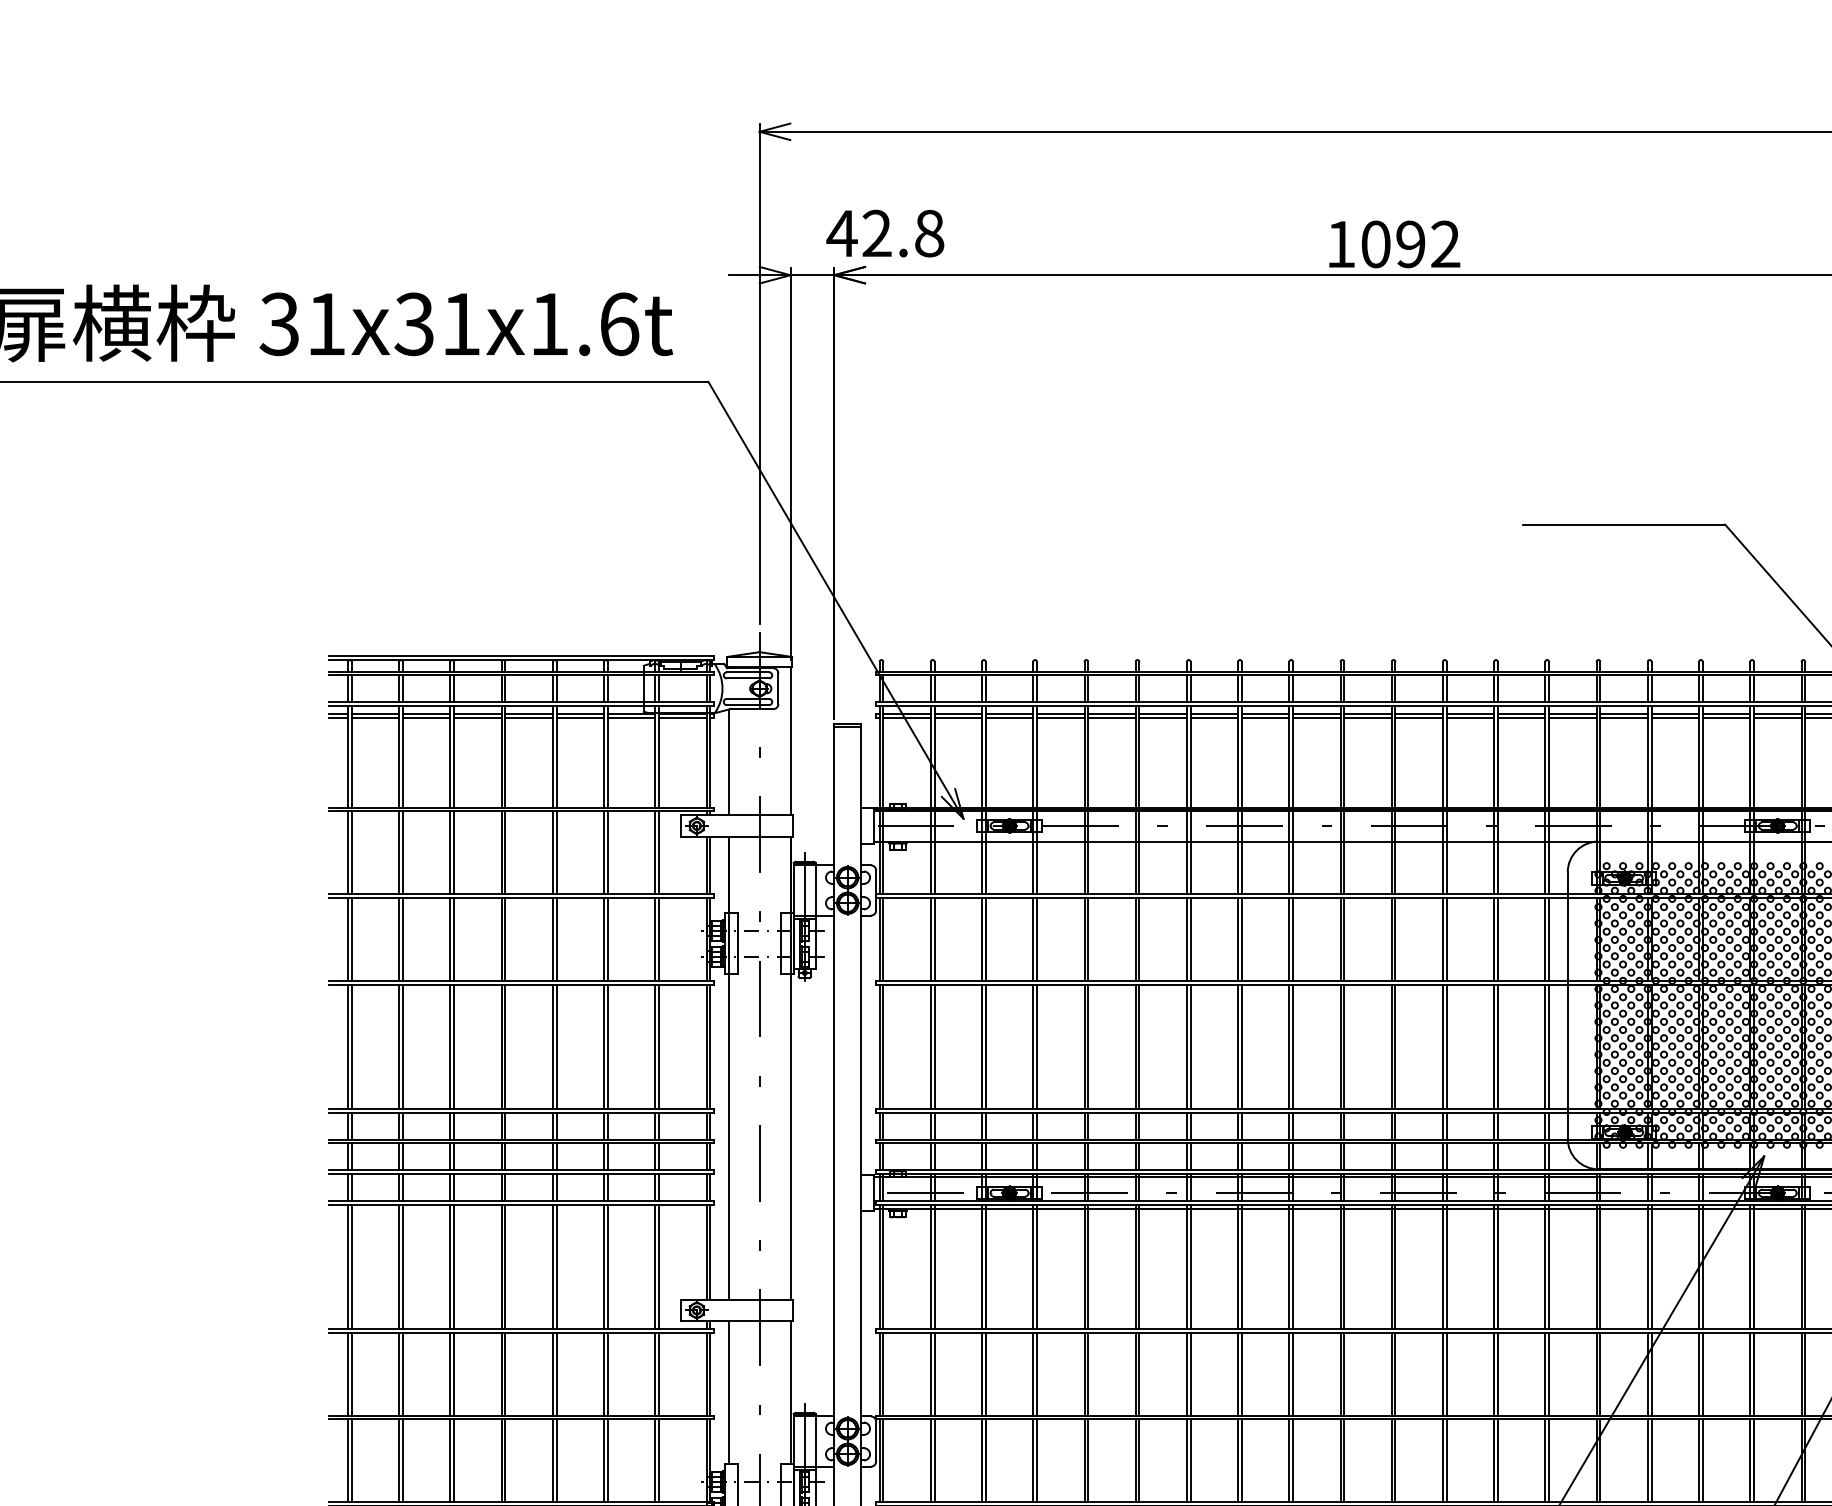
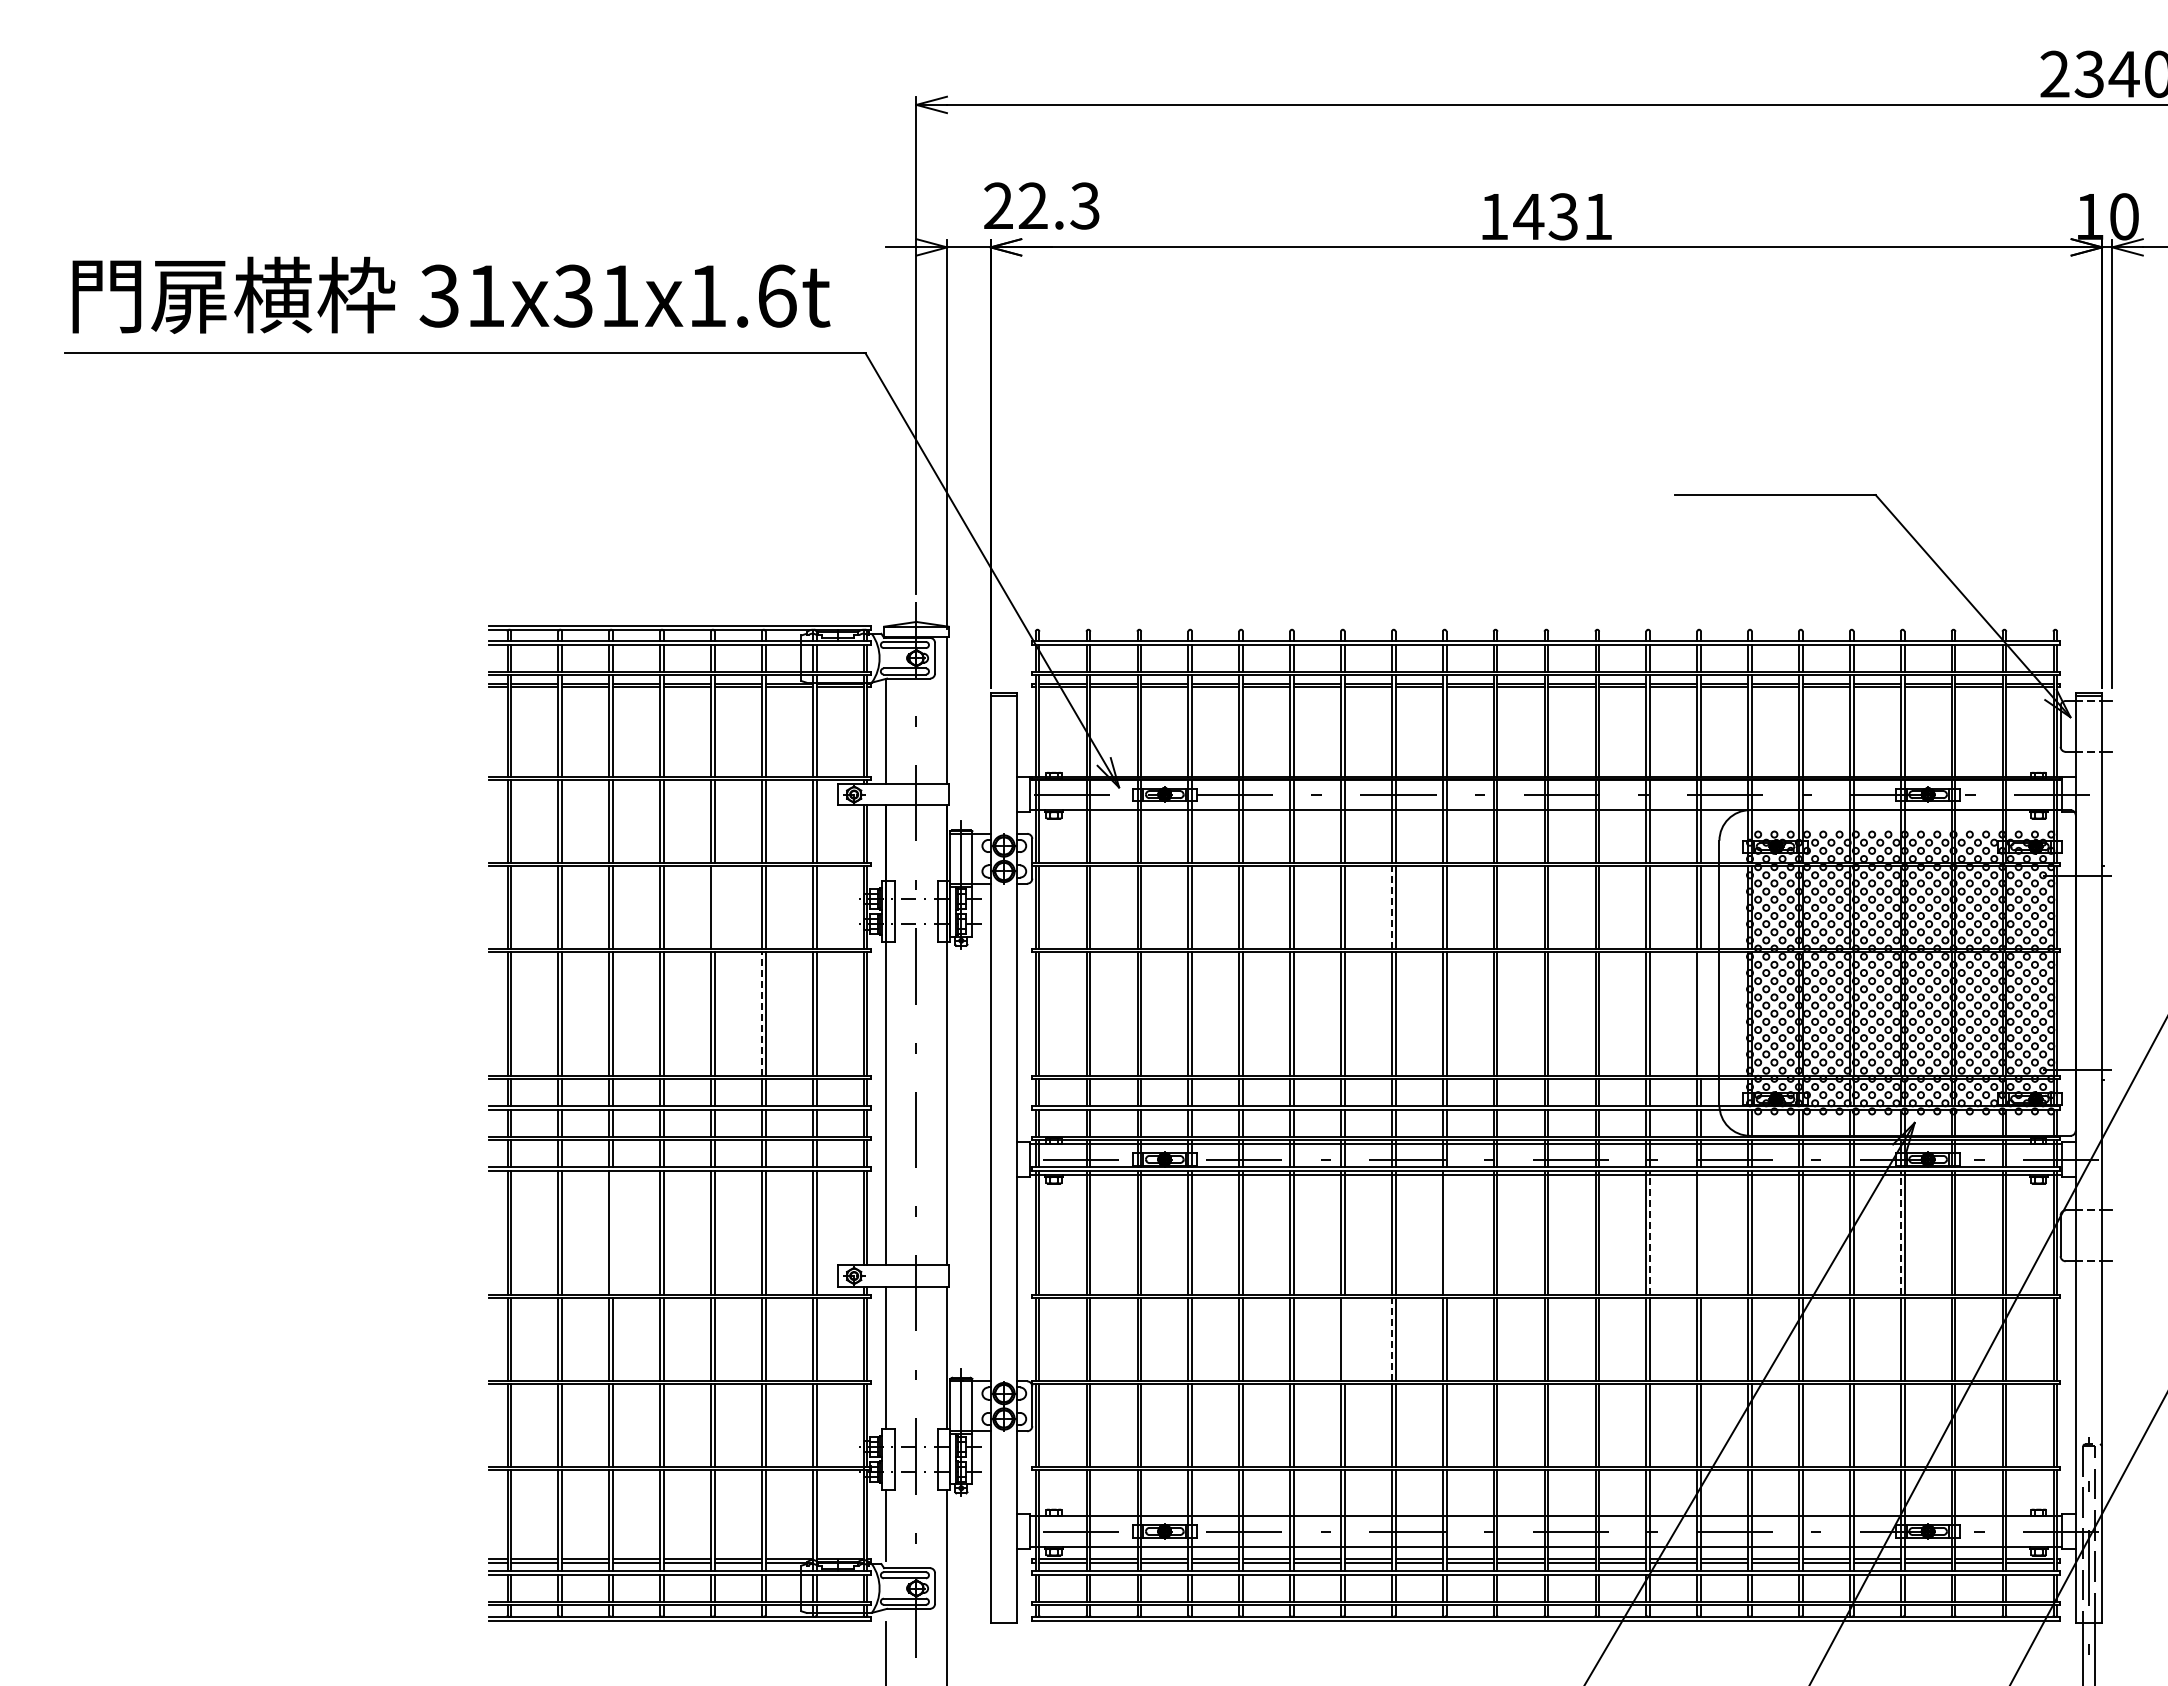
text: (884, 233) -> (1040, 205), 42.8 -> 22.3
text: (1409, 244) -> (1562, 216), 1092 -> 1431
line: (1237, 938) -> (1391, 906), solid -> dashed
line: (556, 939) -> (714, 907), removed
line: (603, 1046) -> (761, 1013), solid -> dashed
line: (1548, 1046) -> (1700, 1013), removed
line: (453, 1266) -> (612, 1232), removed
line: (1293, 1266) -> (1446, 1232), removed
line: (1498, 1266) -> (1650, 1232), solid -> dashed
line: (1548, 1266) -> (1700, 1232), removed
line: (1749, 1266) -> (1900, 1232), solid -> dashed
line: (1237, 1373) -> (1391, 1338), solid -> dashed
line: (1190, 1374) -> (1344, 1339), removed

